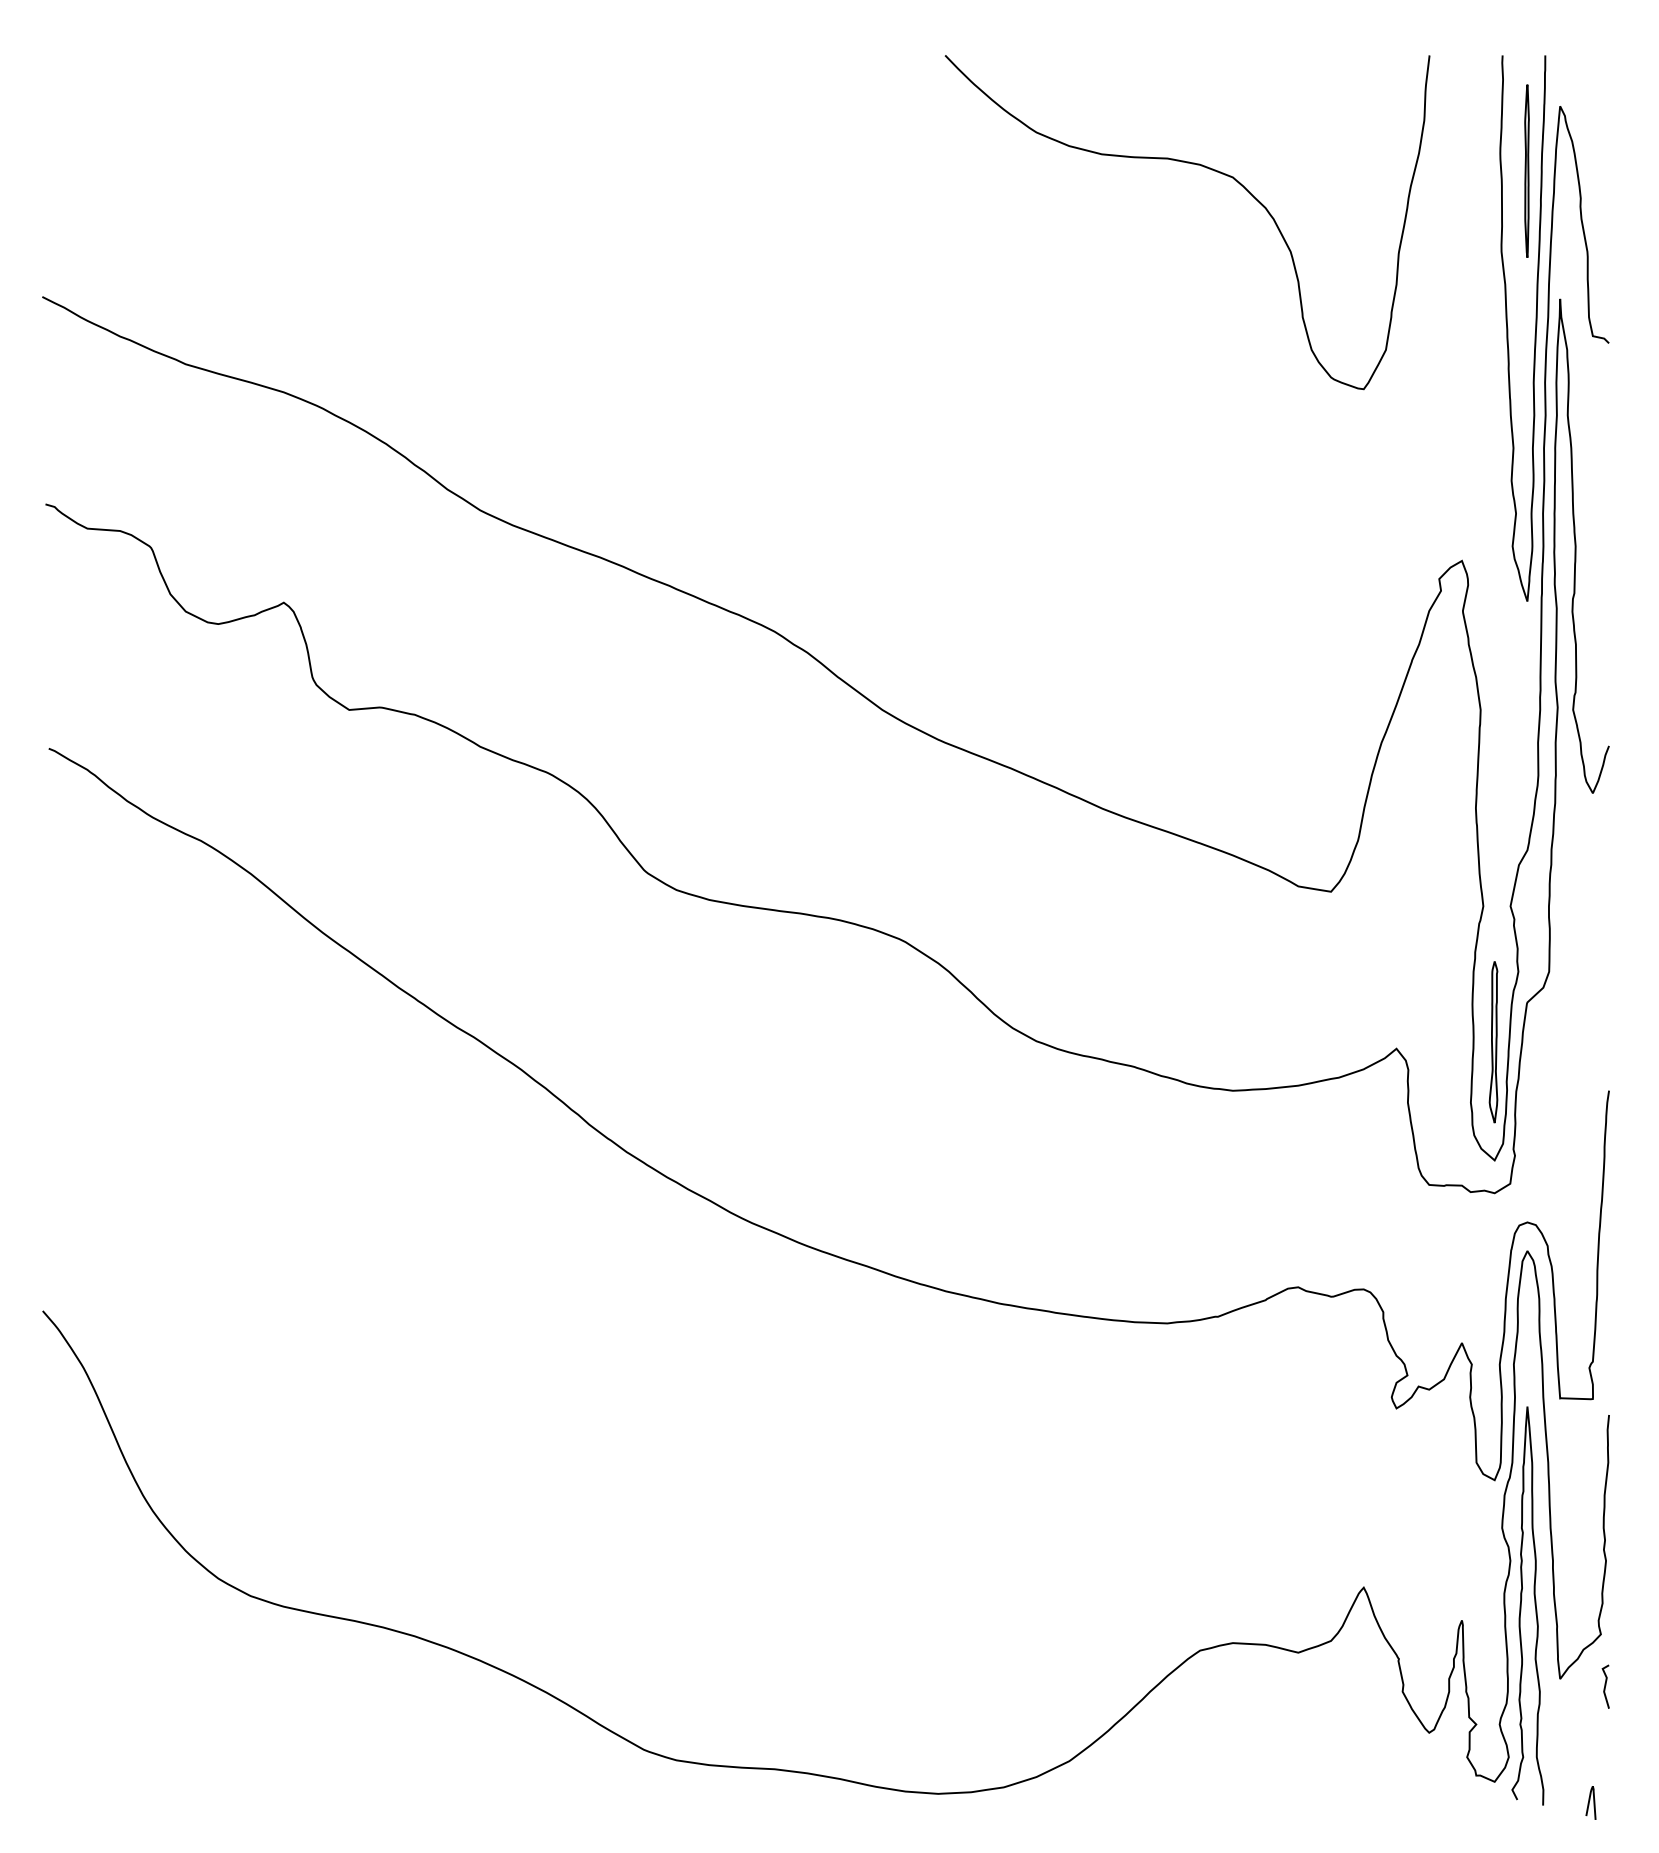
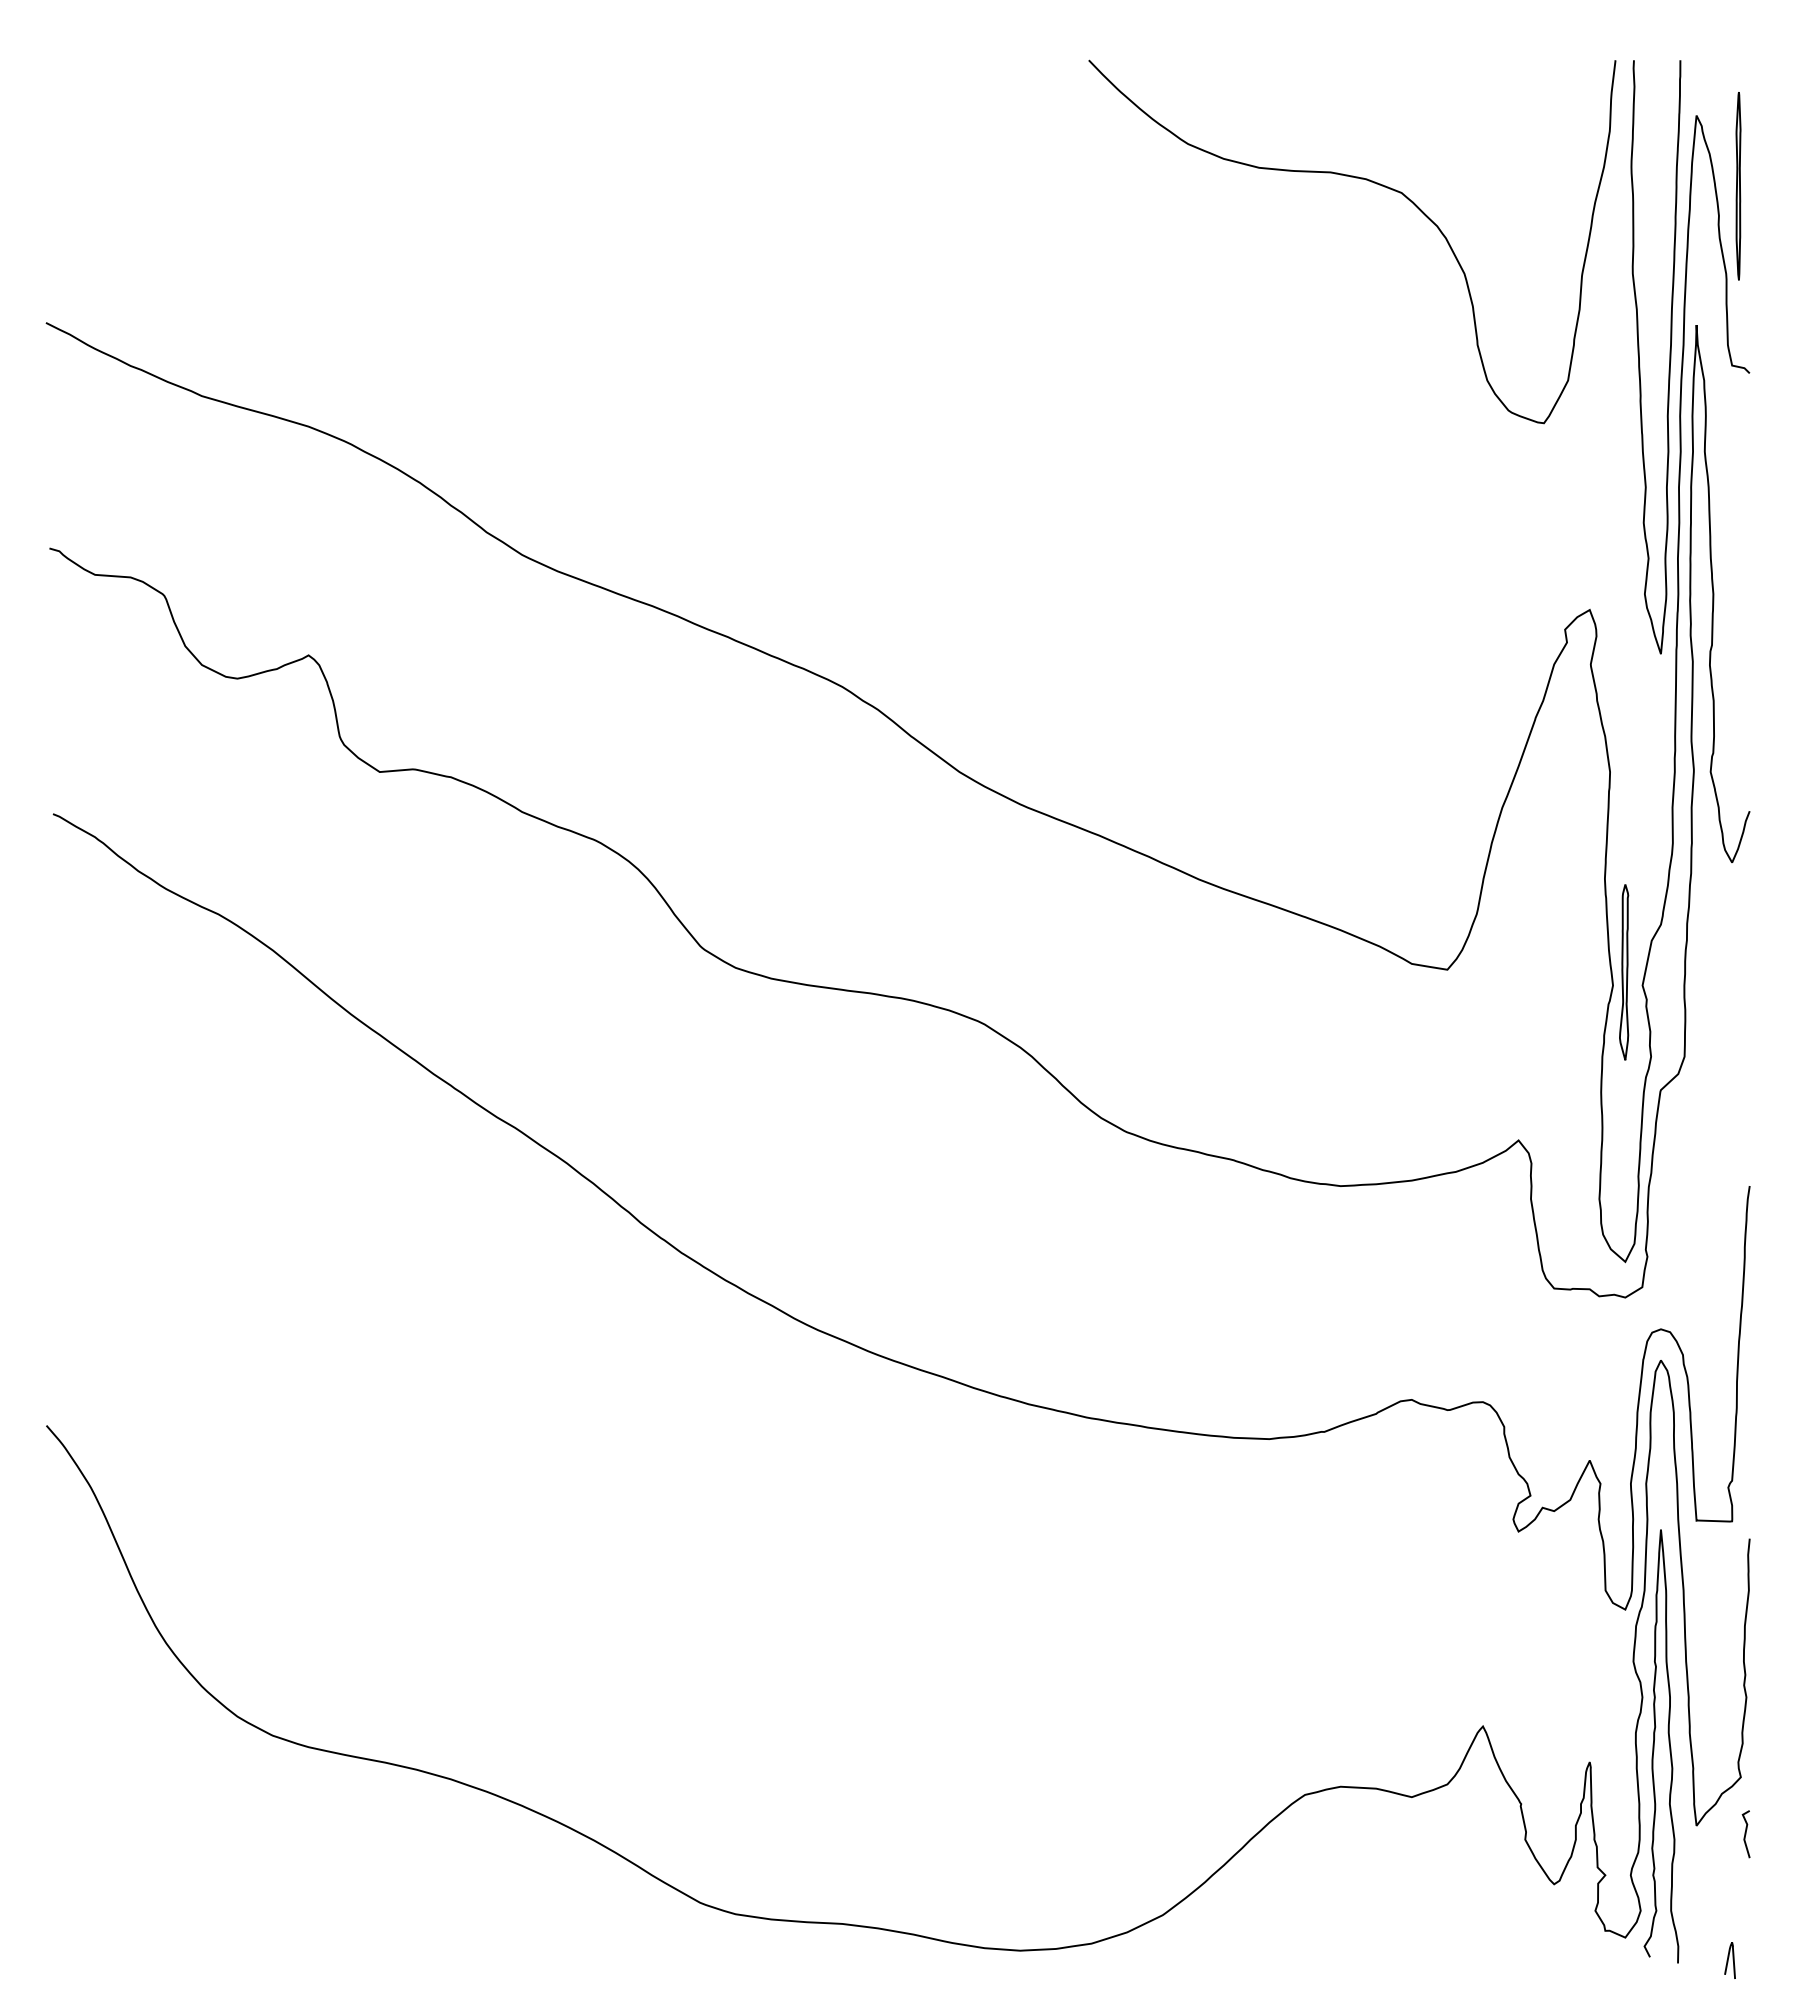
curve: (1209, 169) -> (1376, 184), moved
part: (1527, 171) -> (1738, 186), moved
part: (1493, 1042) -> (1624, 972), moved

